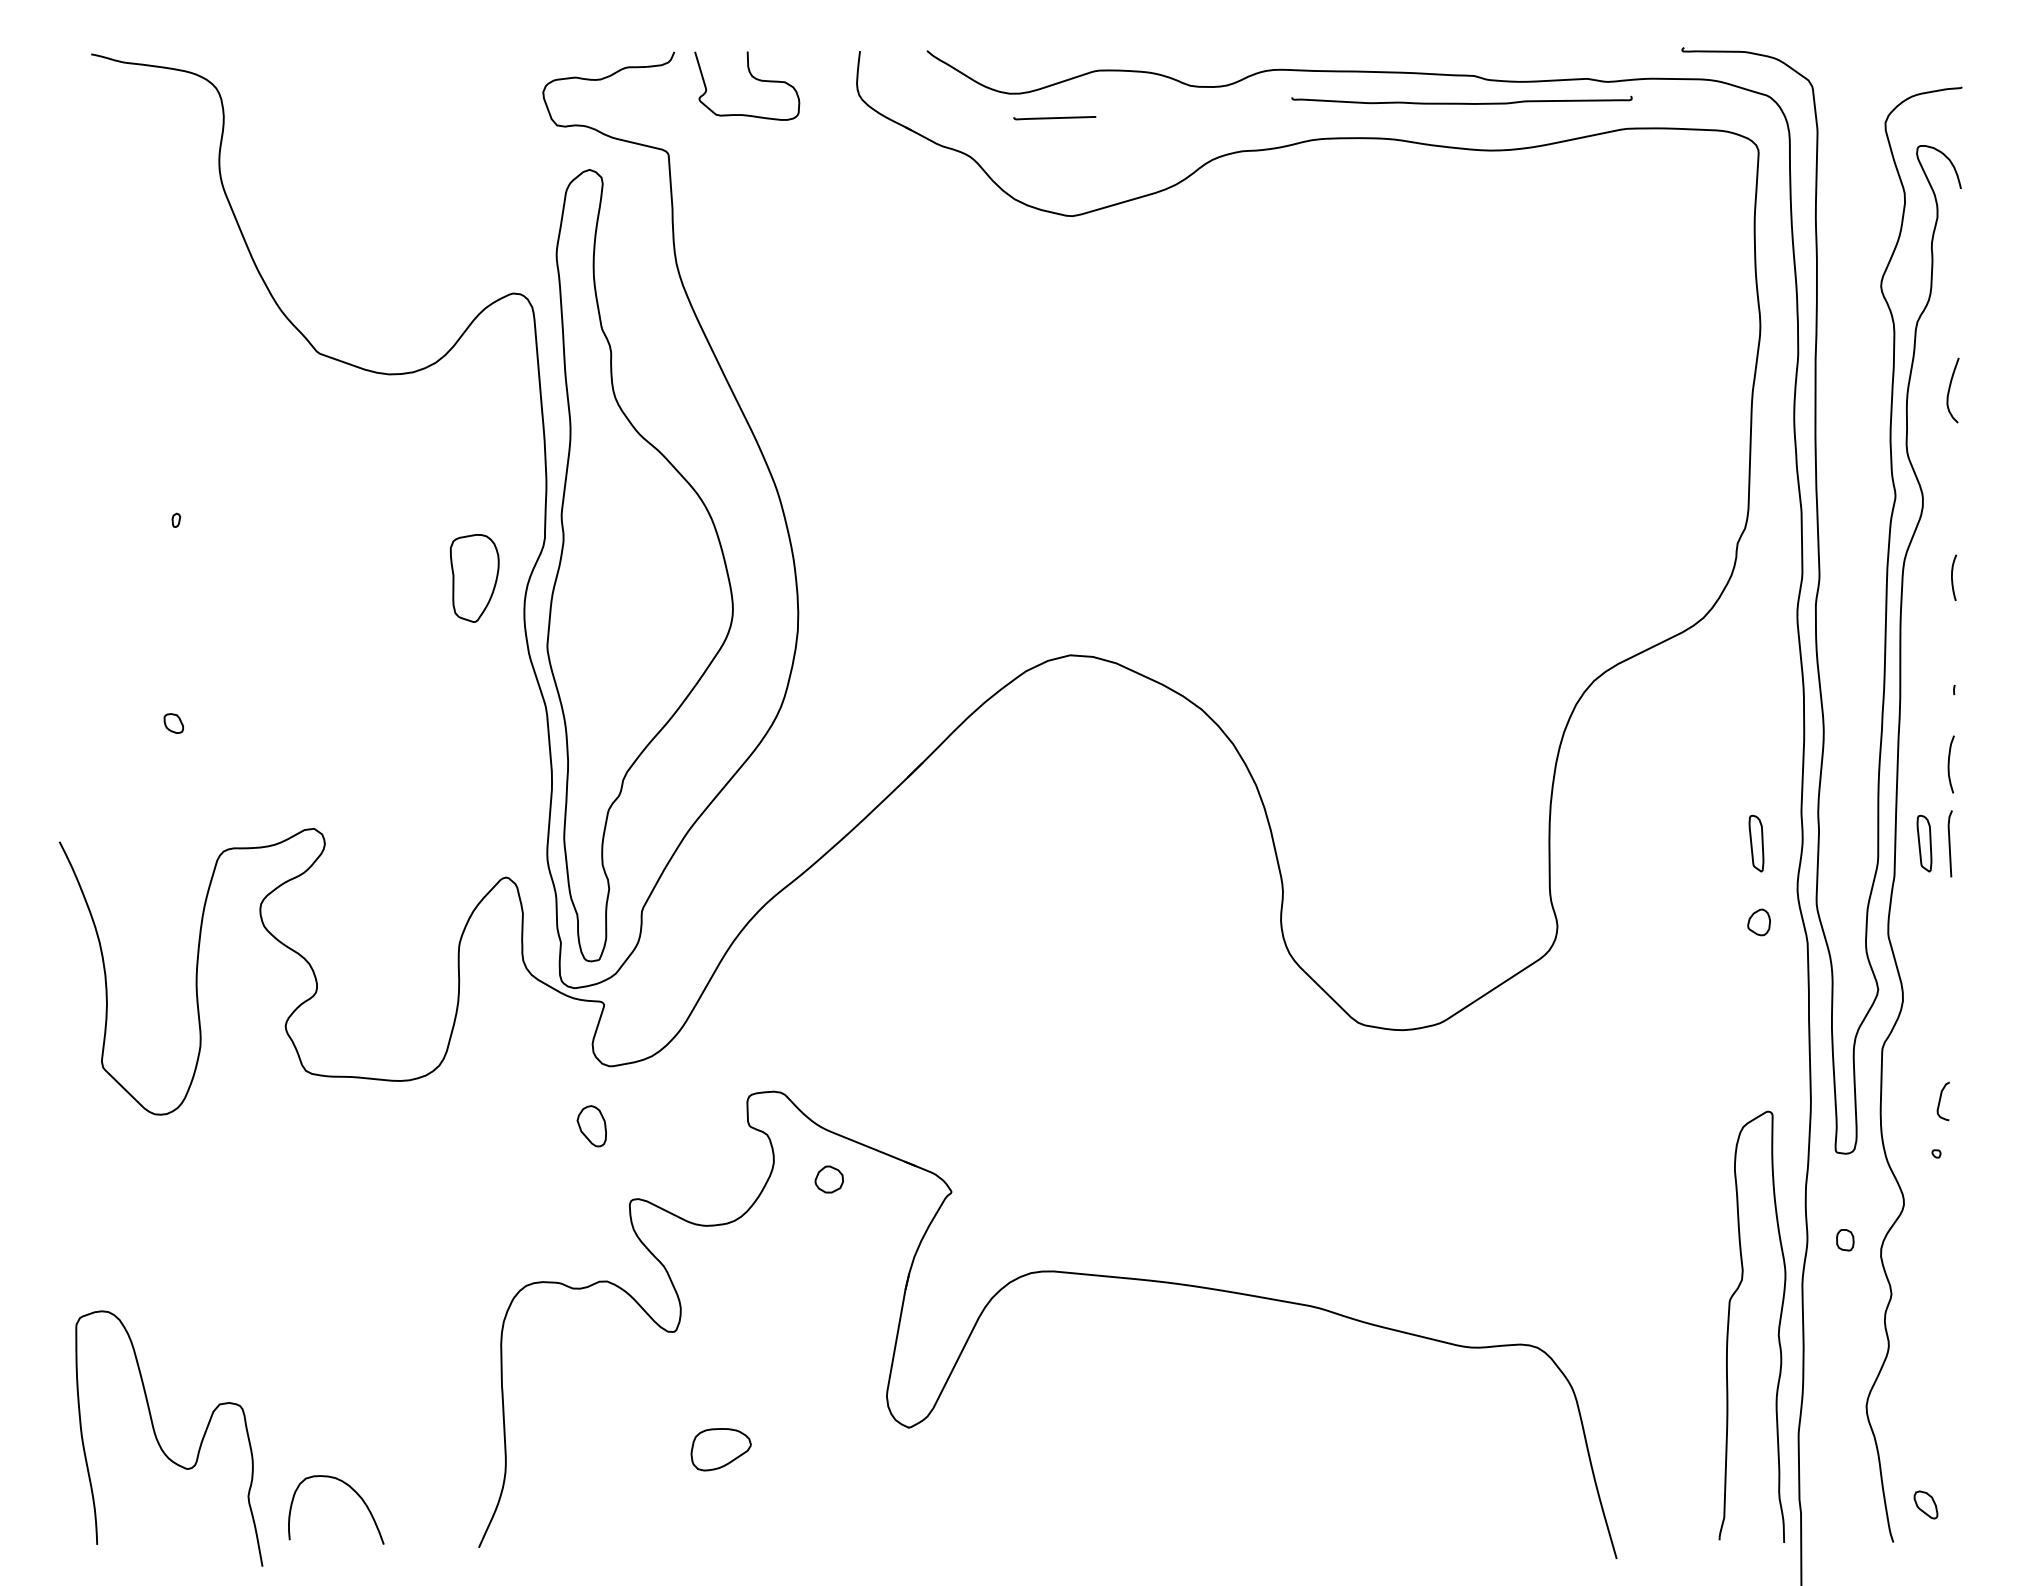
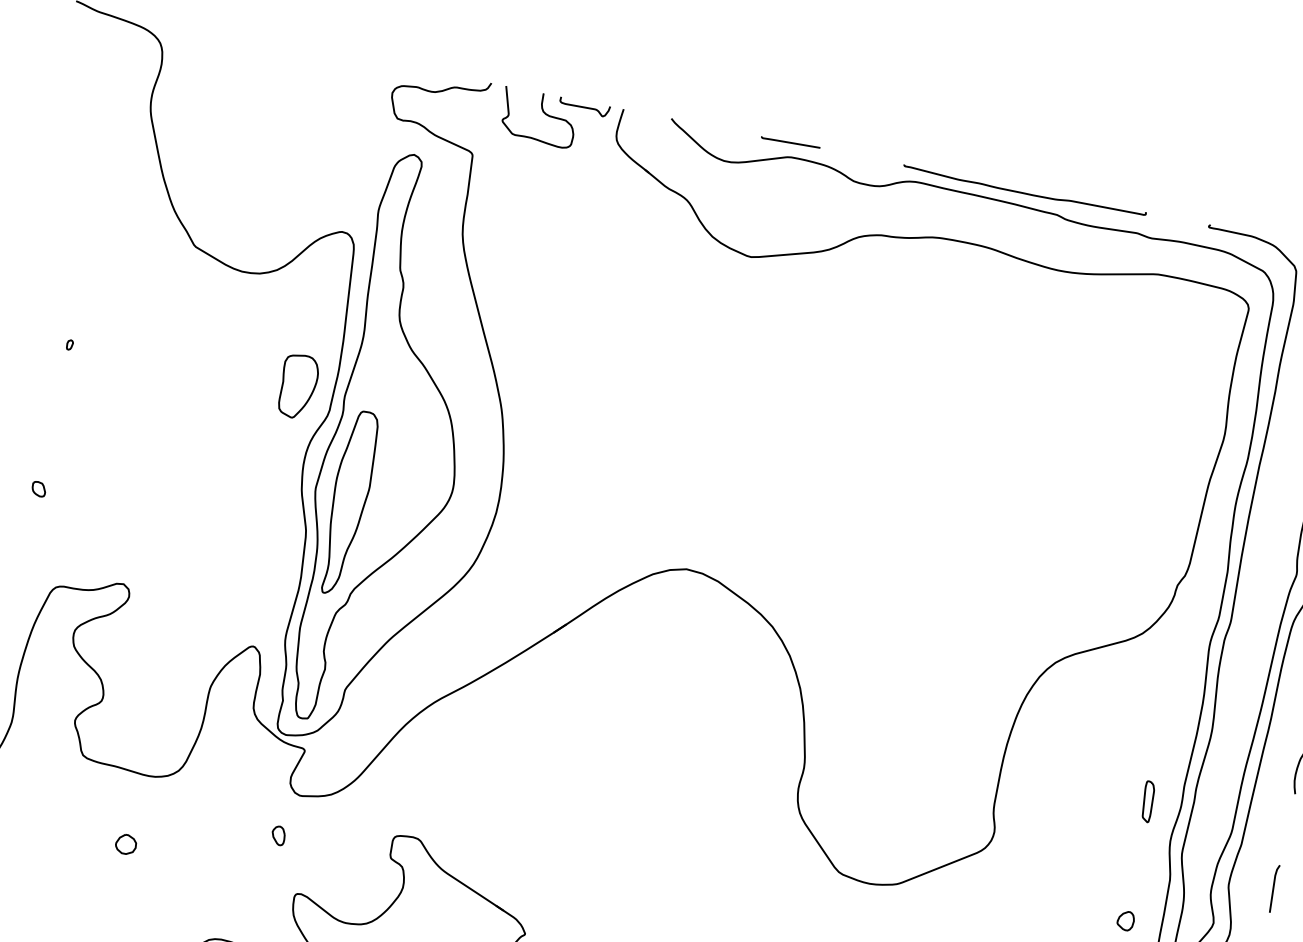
curve: (806, 59) -> (584, 107), added
curve: (1461, 102) -> (1024, 192), moved
line: (1054, 118) -> (790, 143), moved
part: (474, 578) -> (297, 386), moved
part: (596, 657) -> (349, 502), added
part: (1924, 843) -> (1267, 825), removed
line: (1949, 843) -> (1273, 888), moved
part: (1758, 922) -> (1125, 920), moved
part: (591, 1125) -> (278, 835), size x0.62
part: (828, 1179) -> (125, 844), moved

